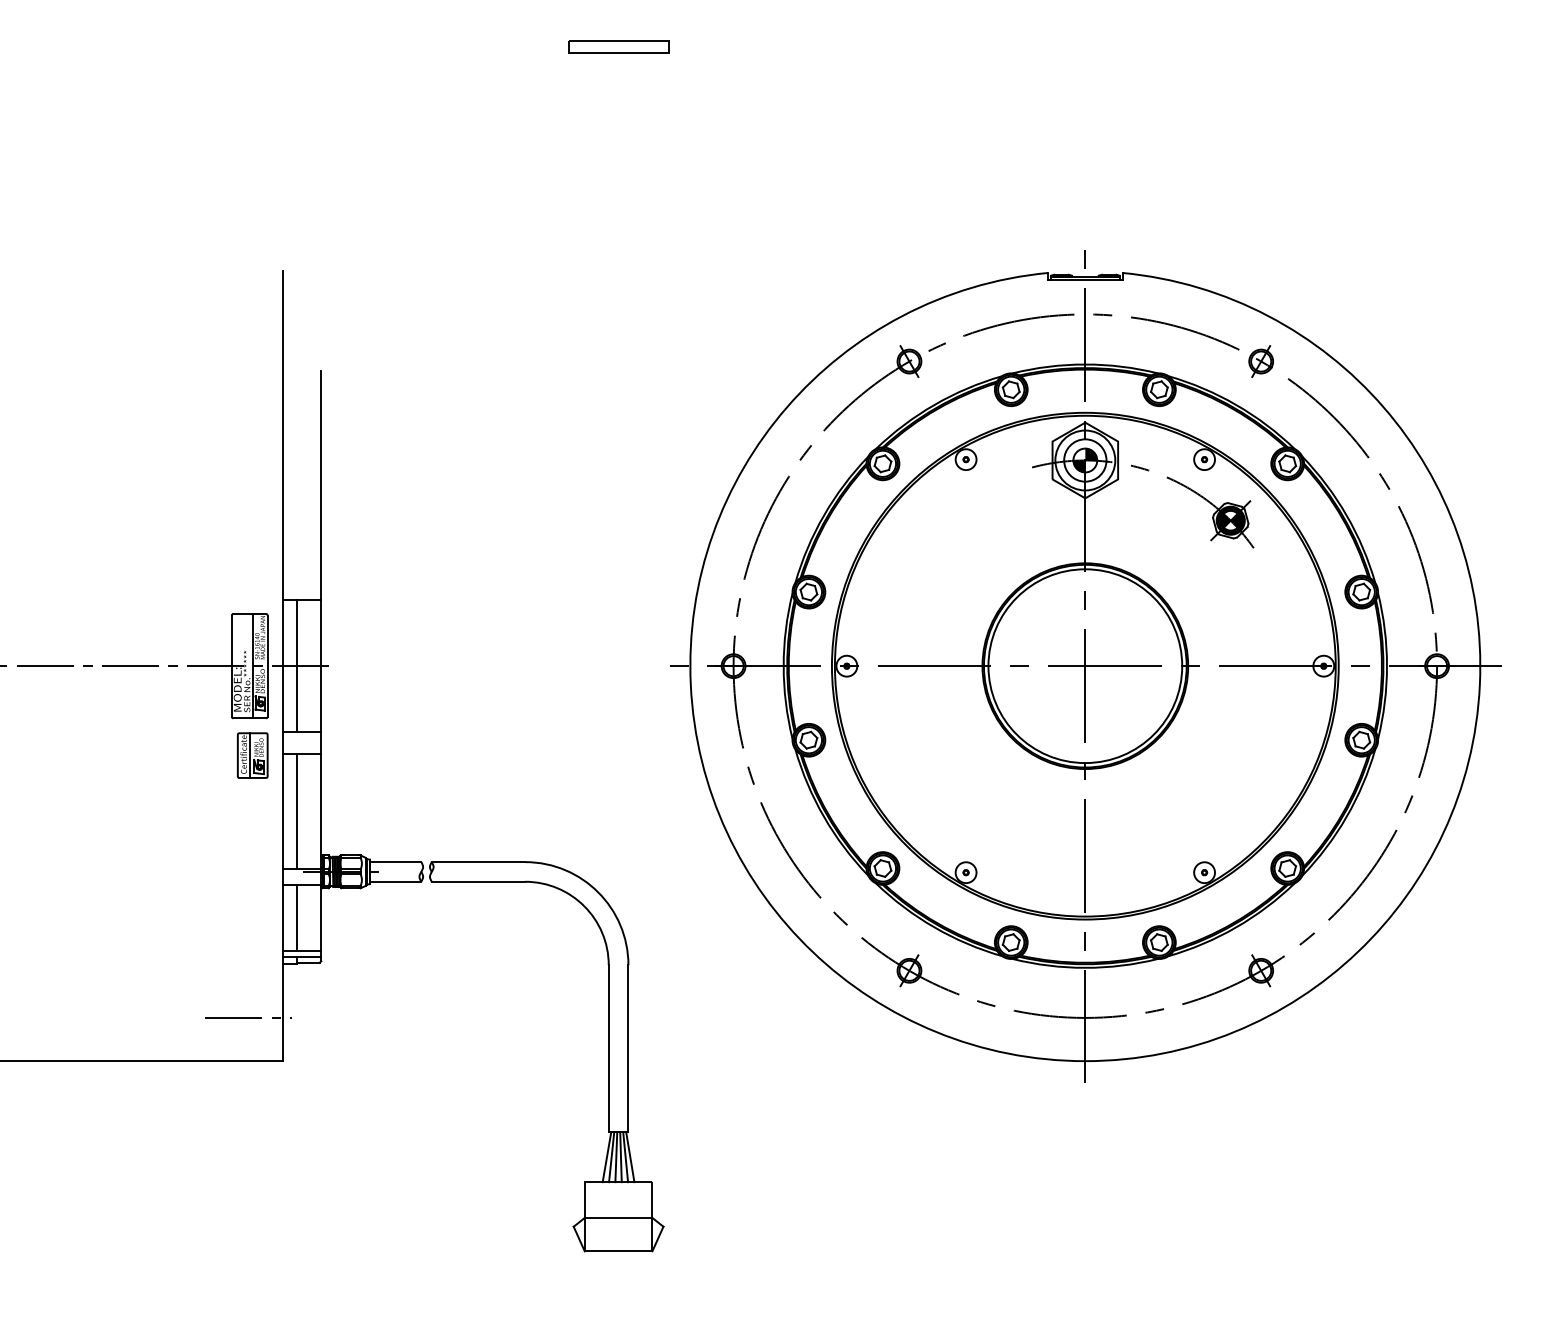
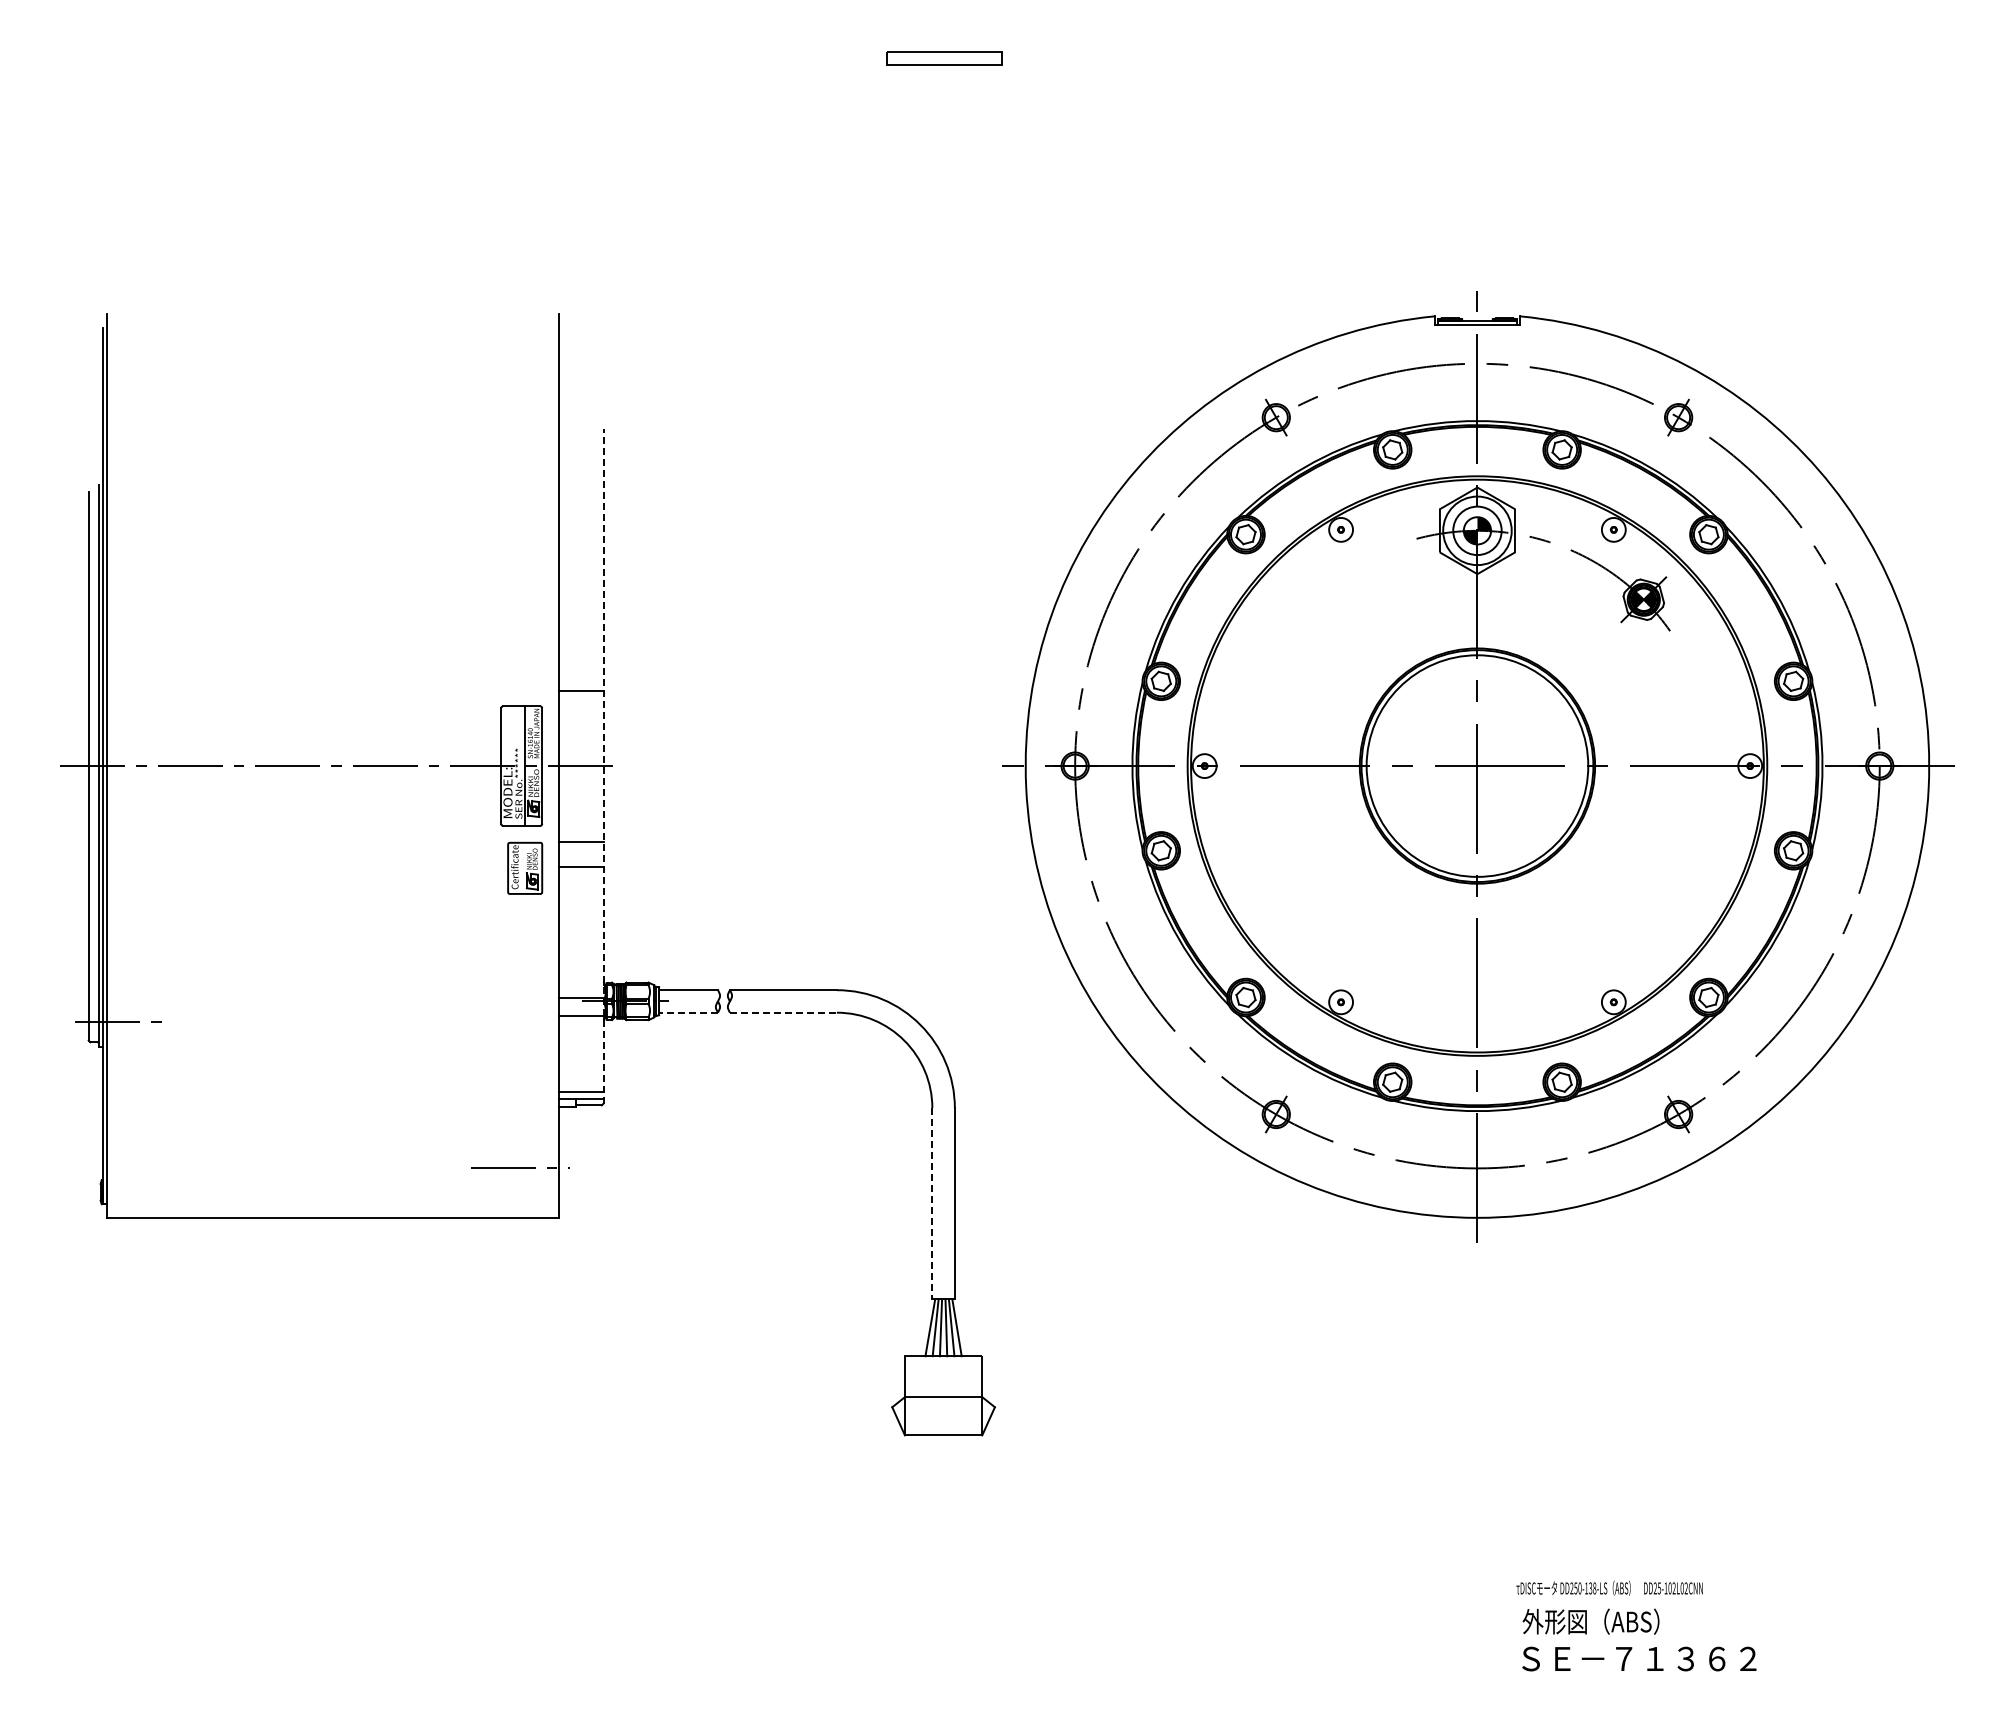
line: (297, 665) -> (576, 765), removed
line: (321, 666) -> (603, 766), solid -> dashed
line: (249, 754) -> (521, 867), removed
line: (297, 810) -> (576, 931), removed
line: (395, 881) -> (688, 1012), solid -> dashed
line: (478, 881) -> (783, 1012), solid -> dashed
line: (297, 917) -> (576, 1053), removed
line: (608, 1049) -> (932, 1204), solid -> dashed

